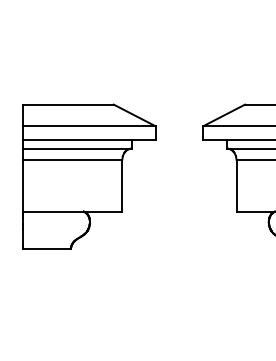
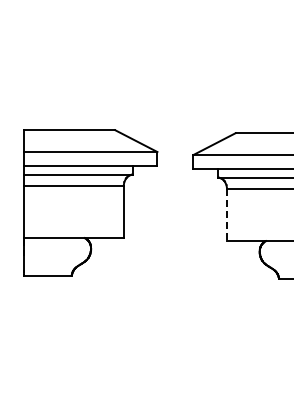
part: (89, 176) -> (90, 202), moved
line: (236, 186) -> (227, 215), solid -> dashed

